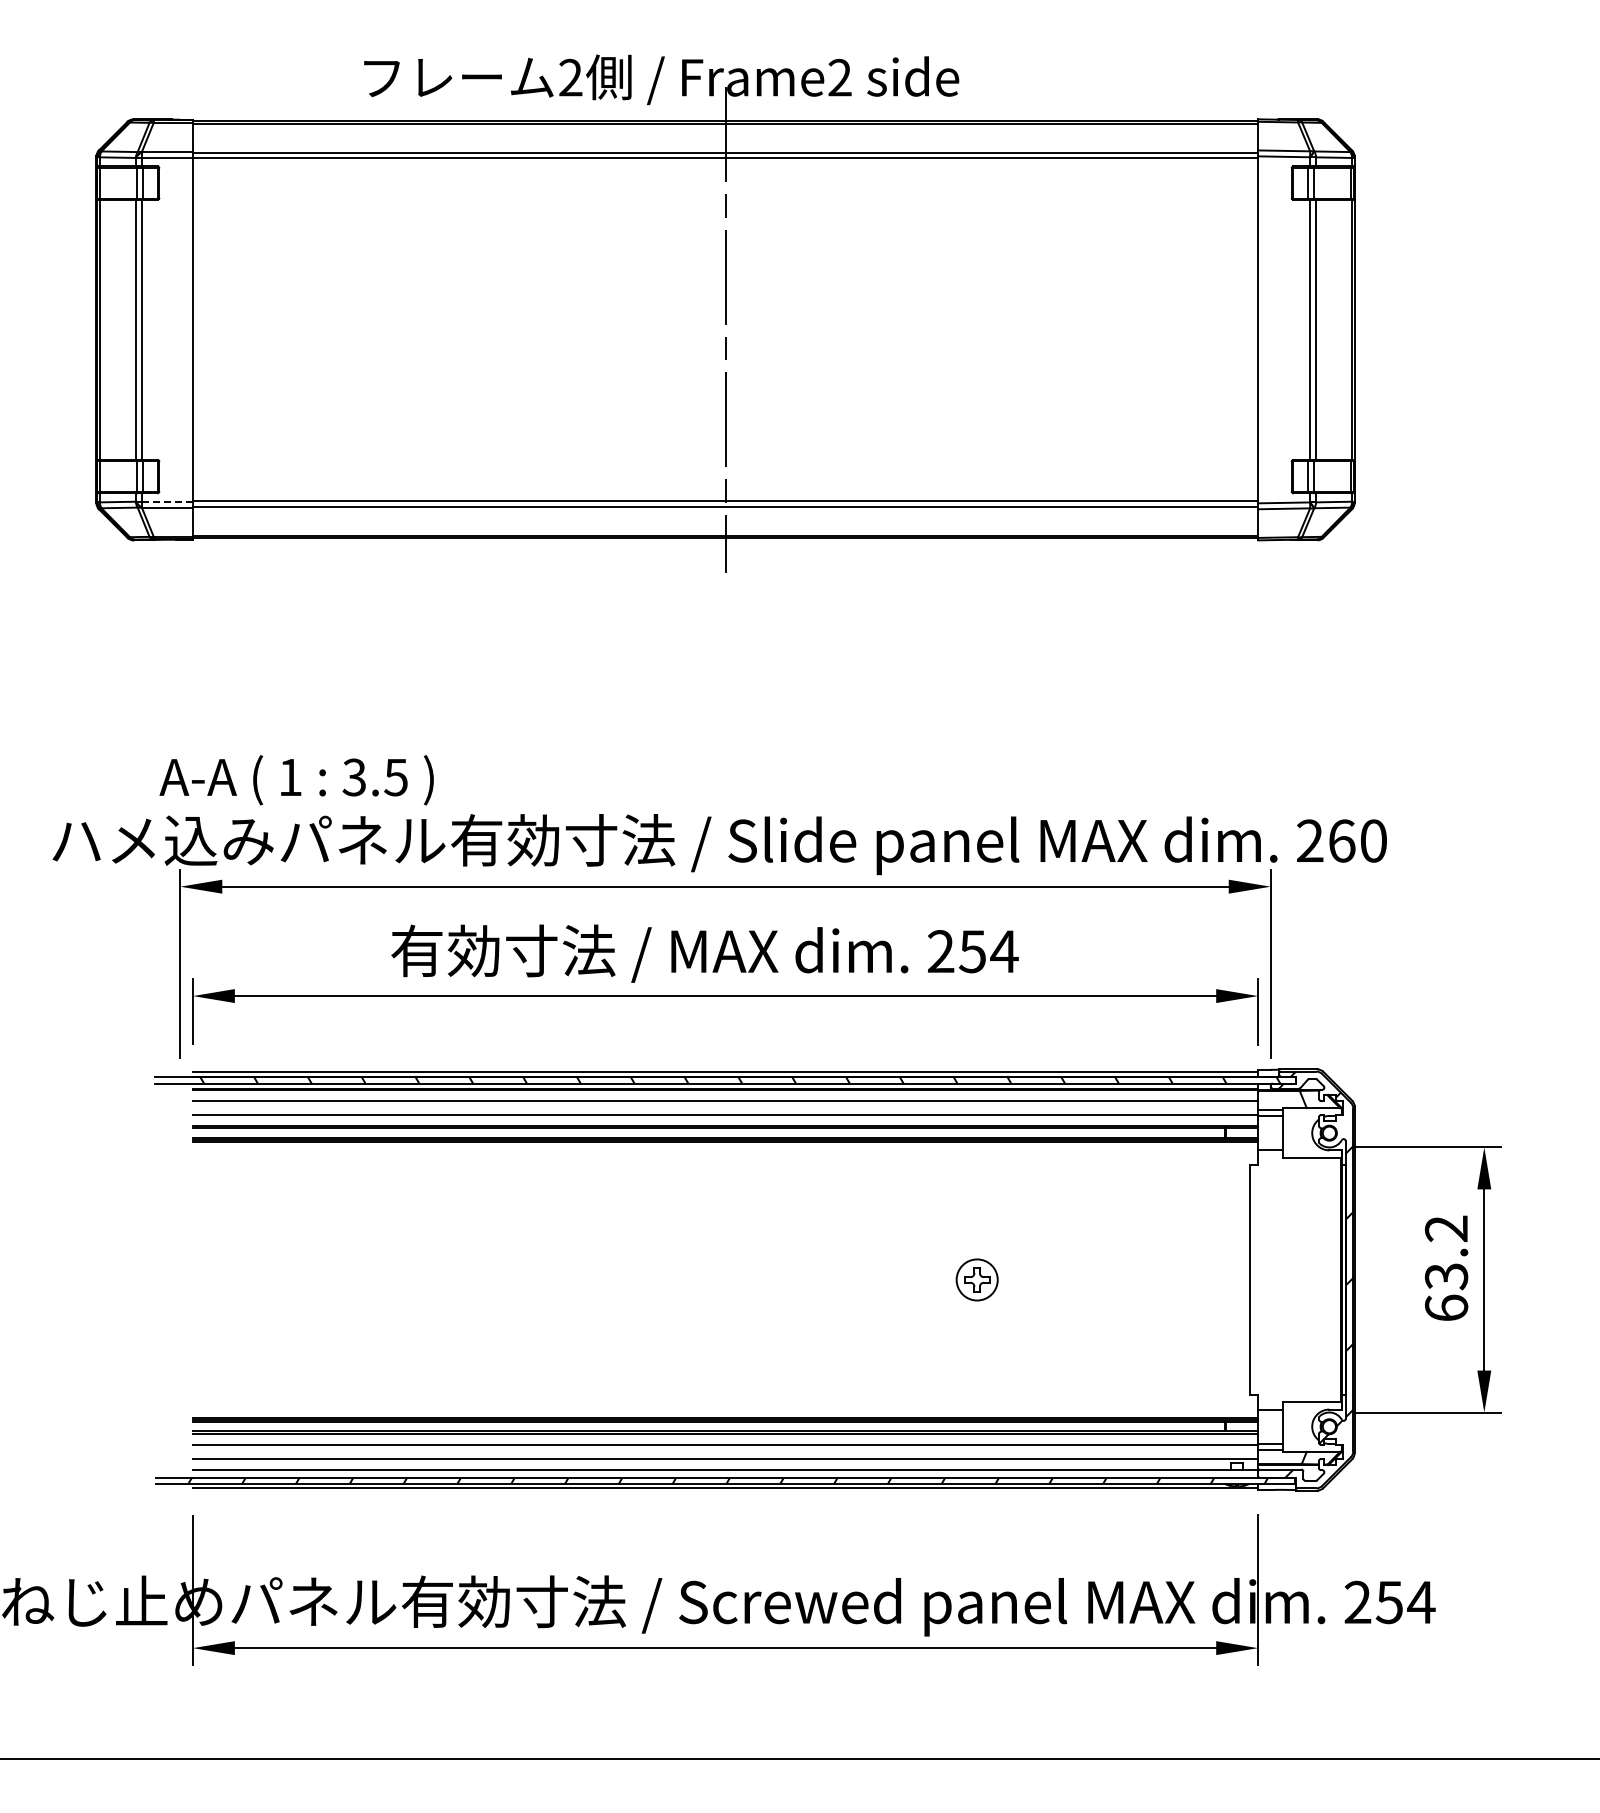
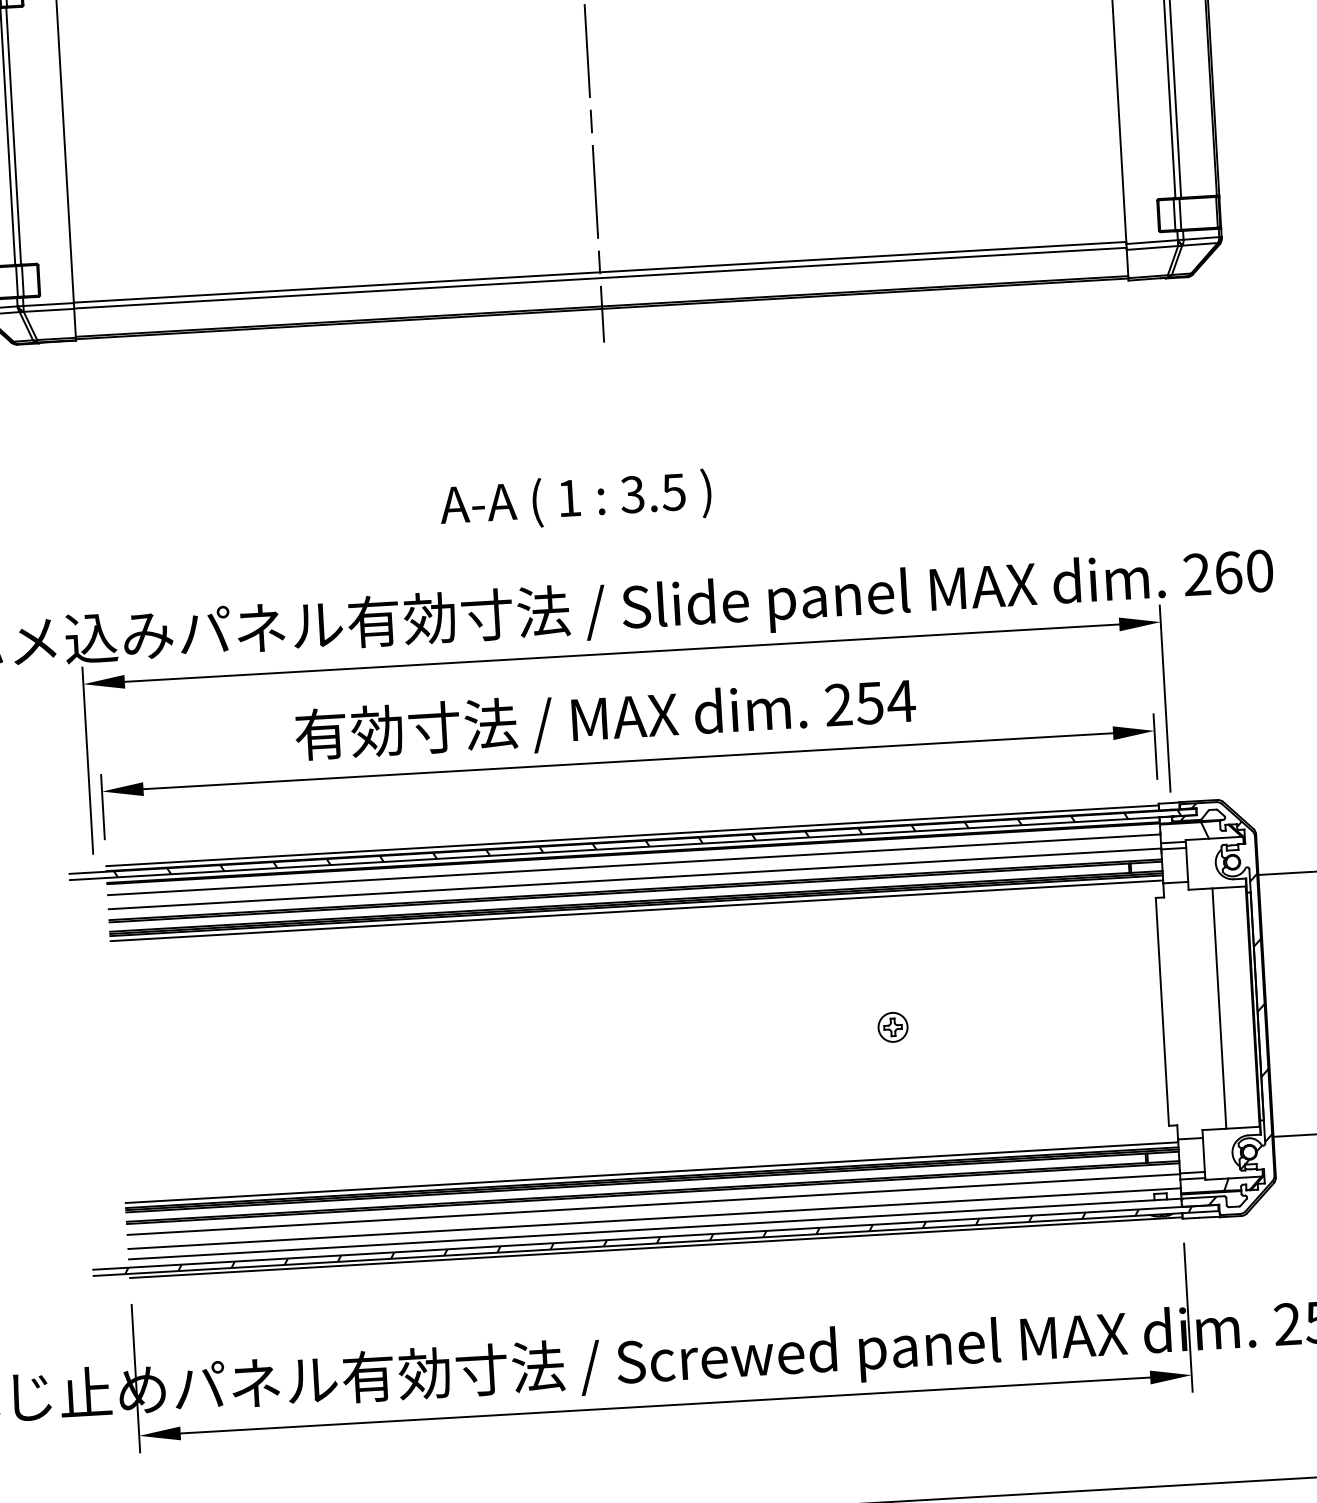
line: (167, 501) -> (48, 304), dashed -> solid
text: (296, 780) -> (575, 500), moved
line: (725, 1147) -> (636, 910), added
part: (976, 1279) -> (892, 1026), size x0.71
line: (1307, 1279) -> (1219, 1008), added
line: (725, 1412) -> (651, 1172), added

